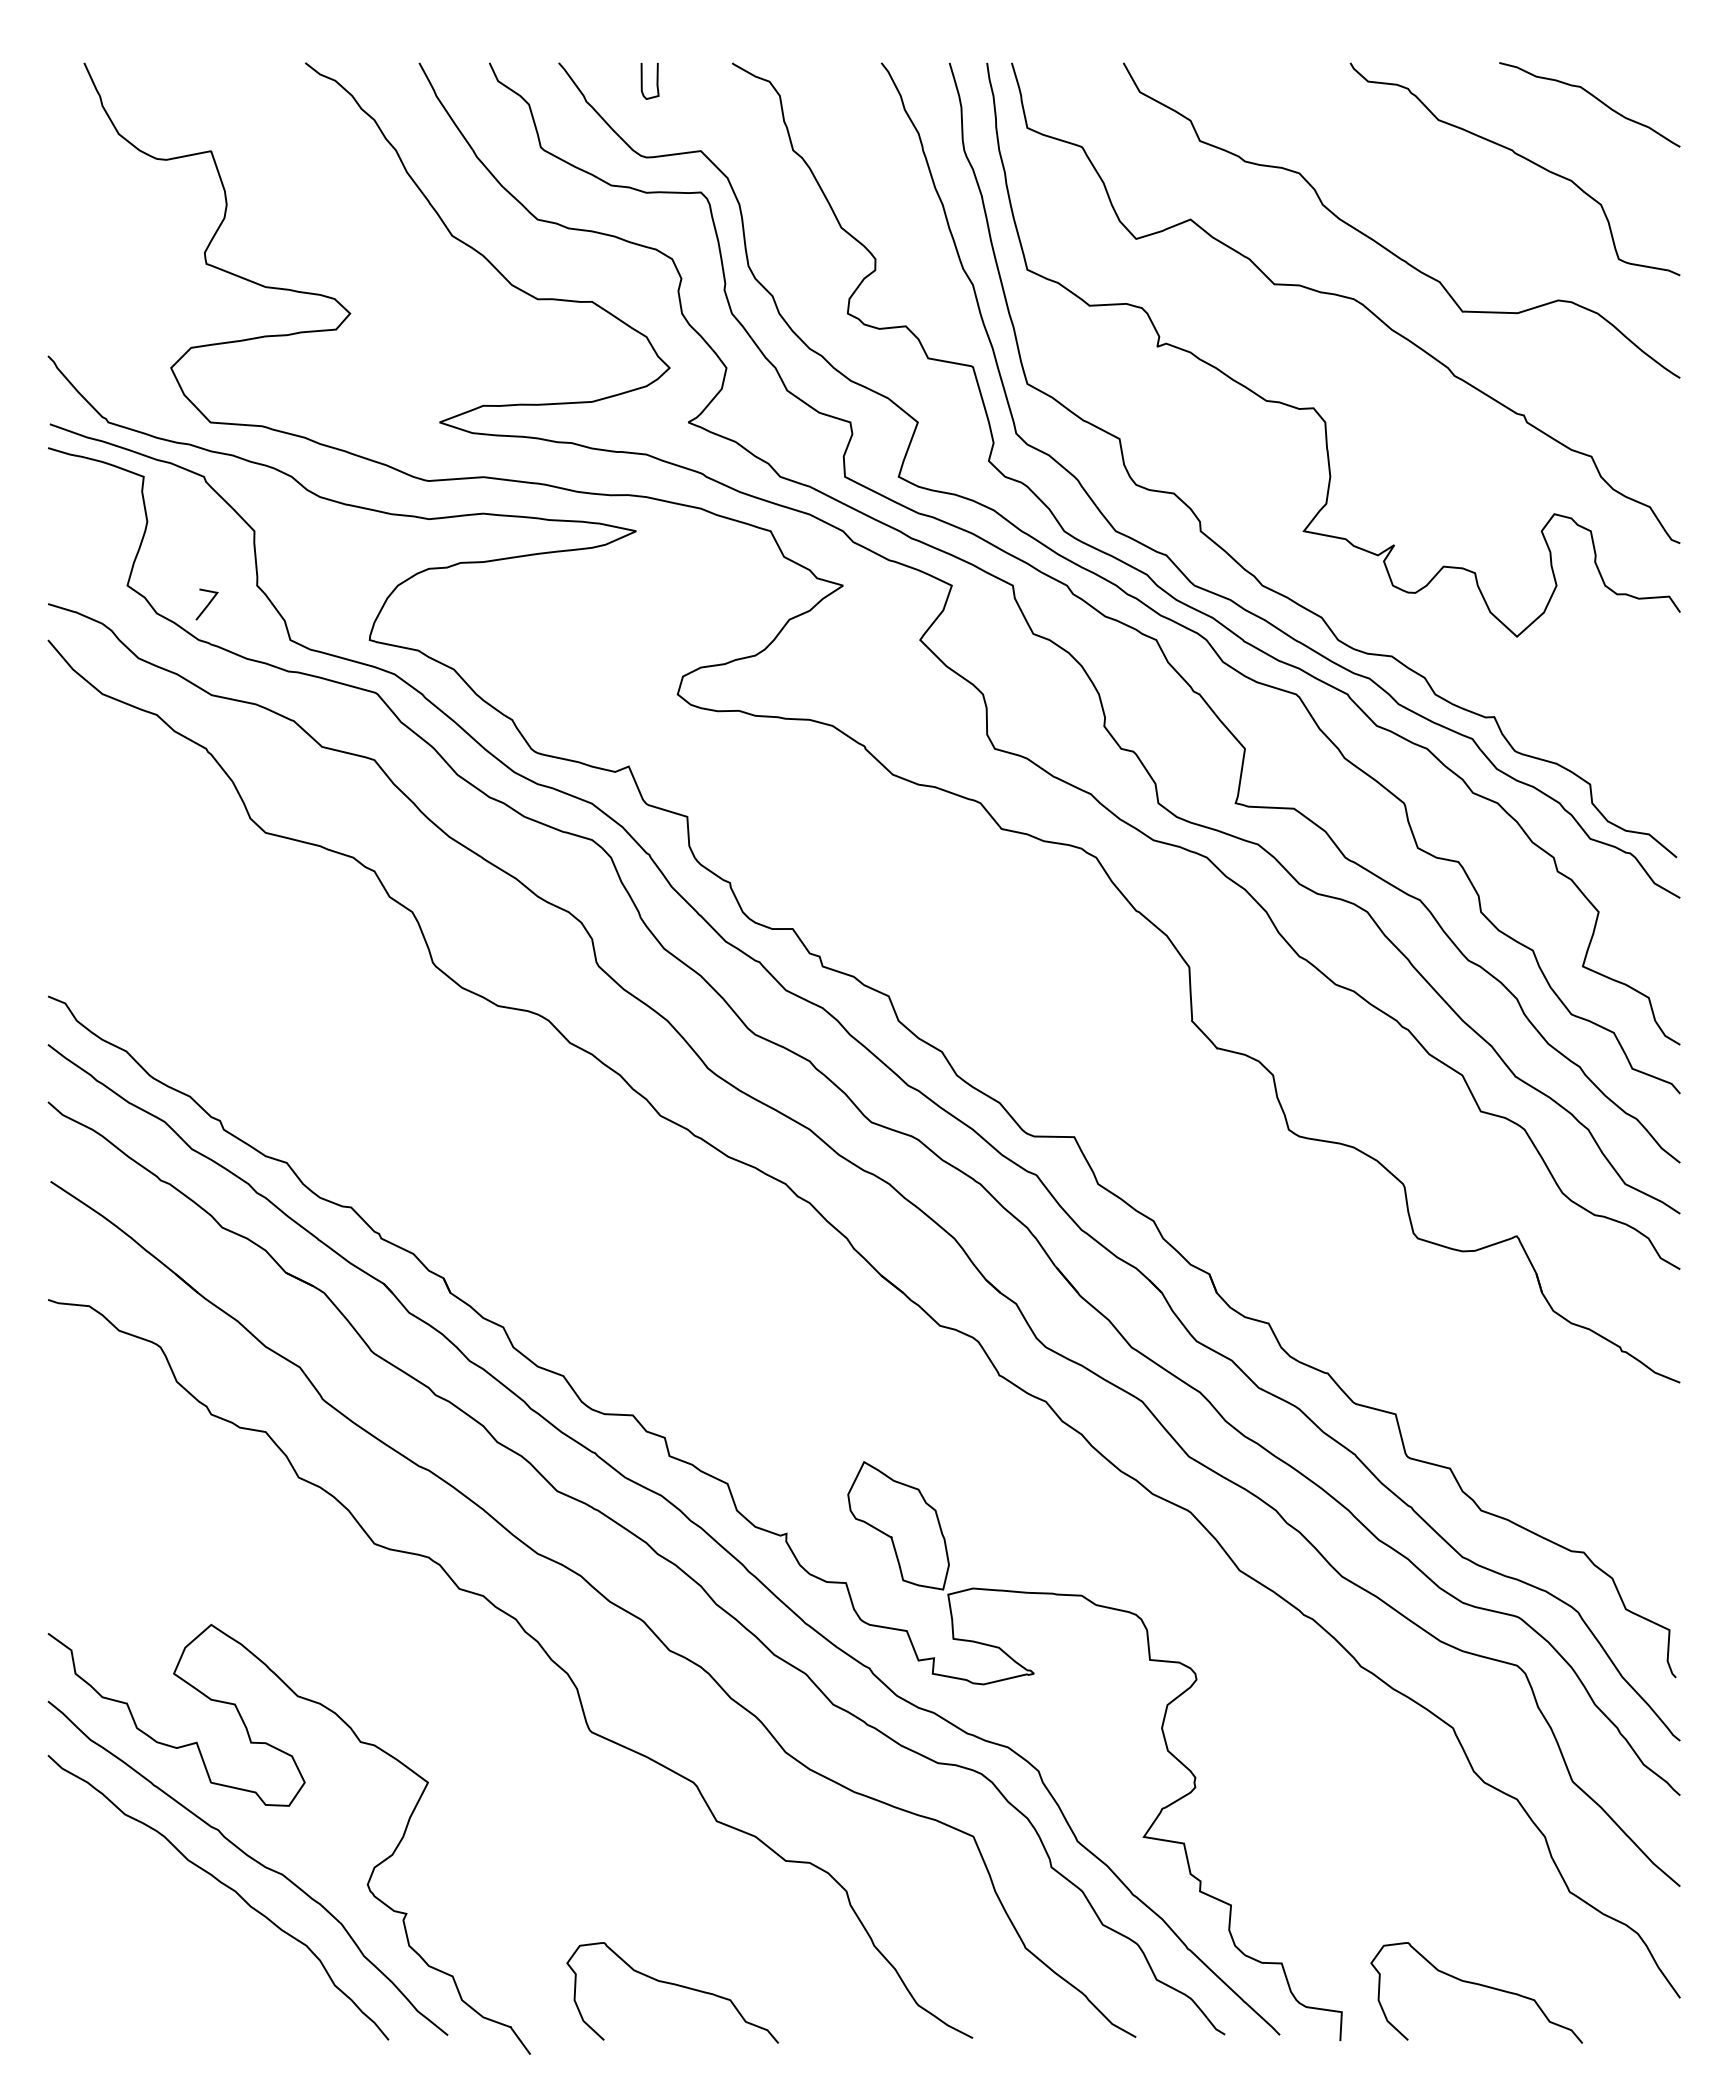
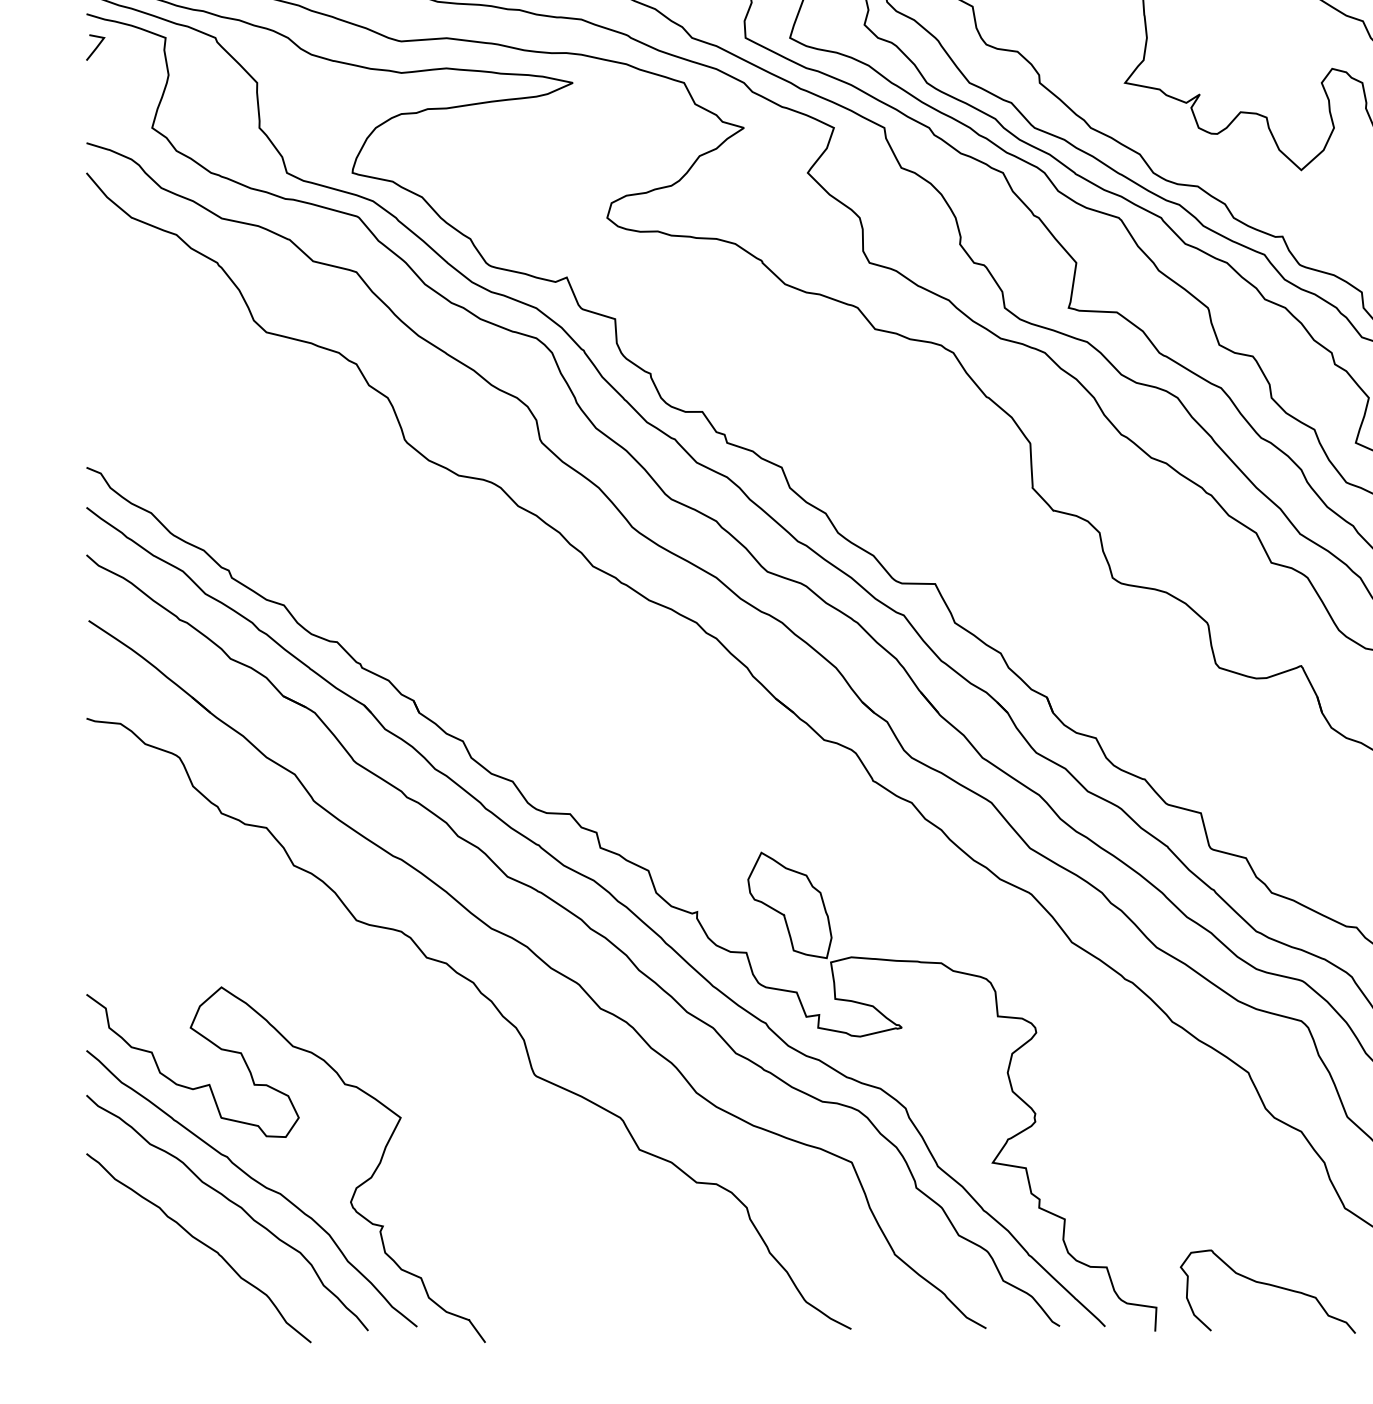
line: (207, 604) -> (95, 47), moved
curve: (188, 1935) -> (202, 1244), added
curve: (674, 1985) -> (604, 1285), removed

